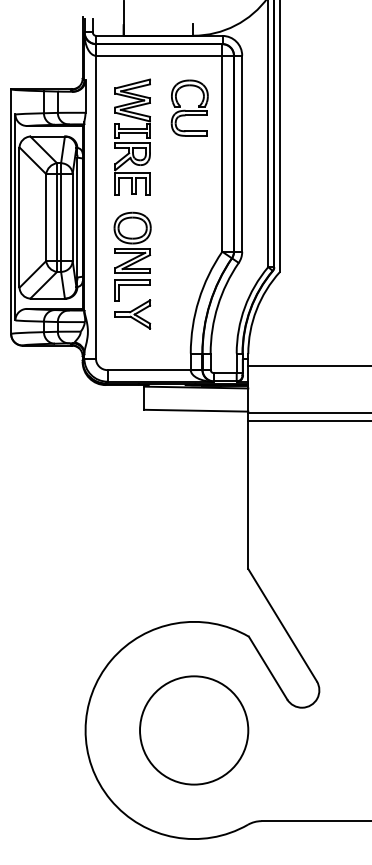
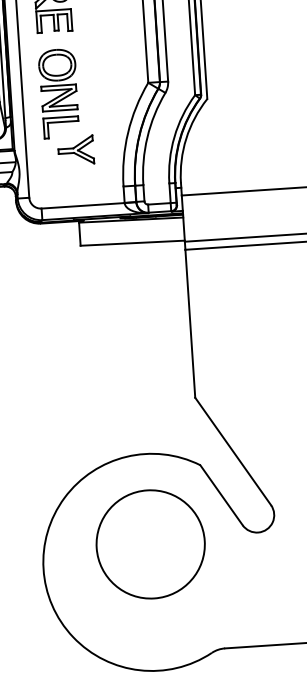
part: (132, 314) -> (75, 150), moved
circle: (194, 730) -> (151, 544), moved

